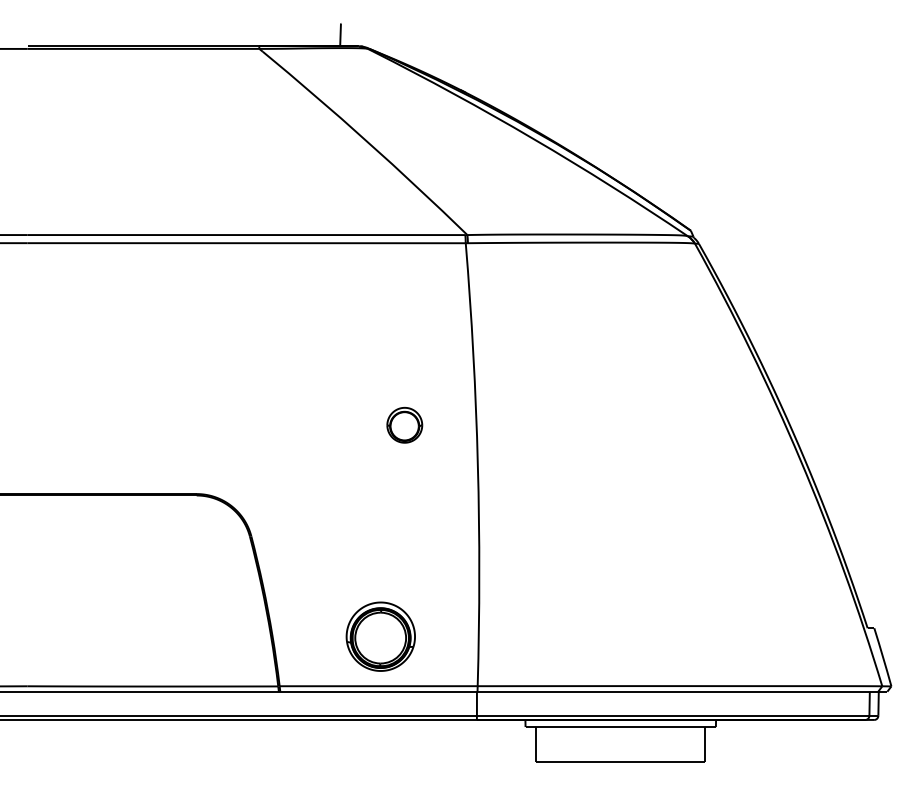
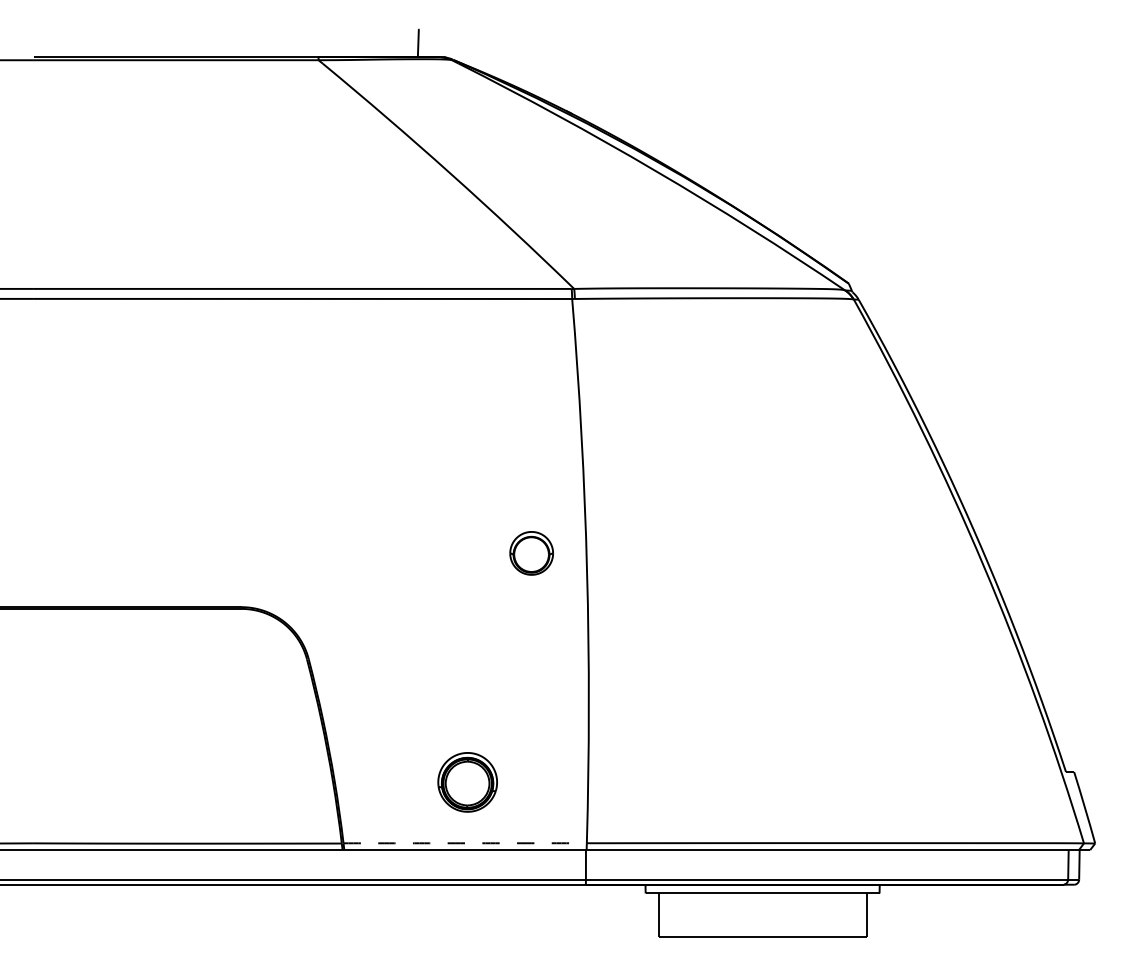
part: (404, 424) -> (531, 552), moved
part: (380, 636) -> (467, 782), size x0.7
line: (378, 686) -> (464, 843), solid -> dashed

